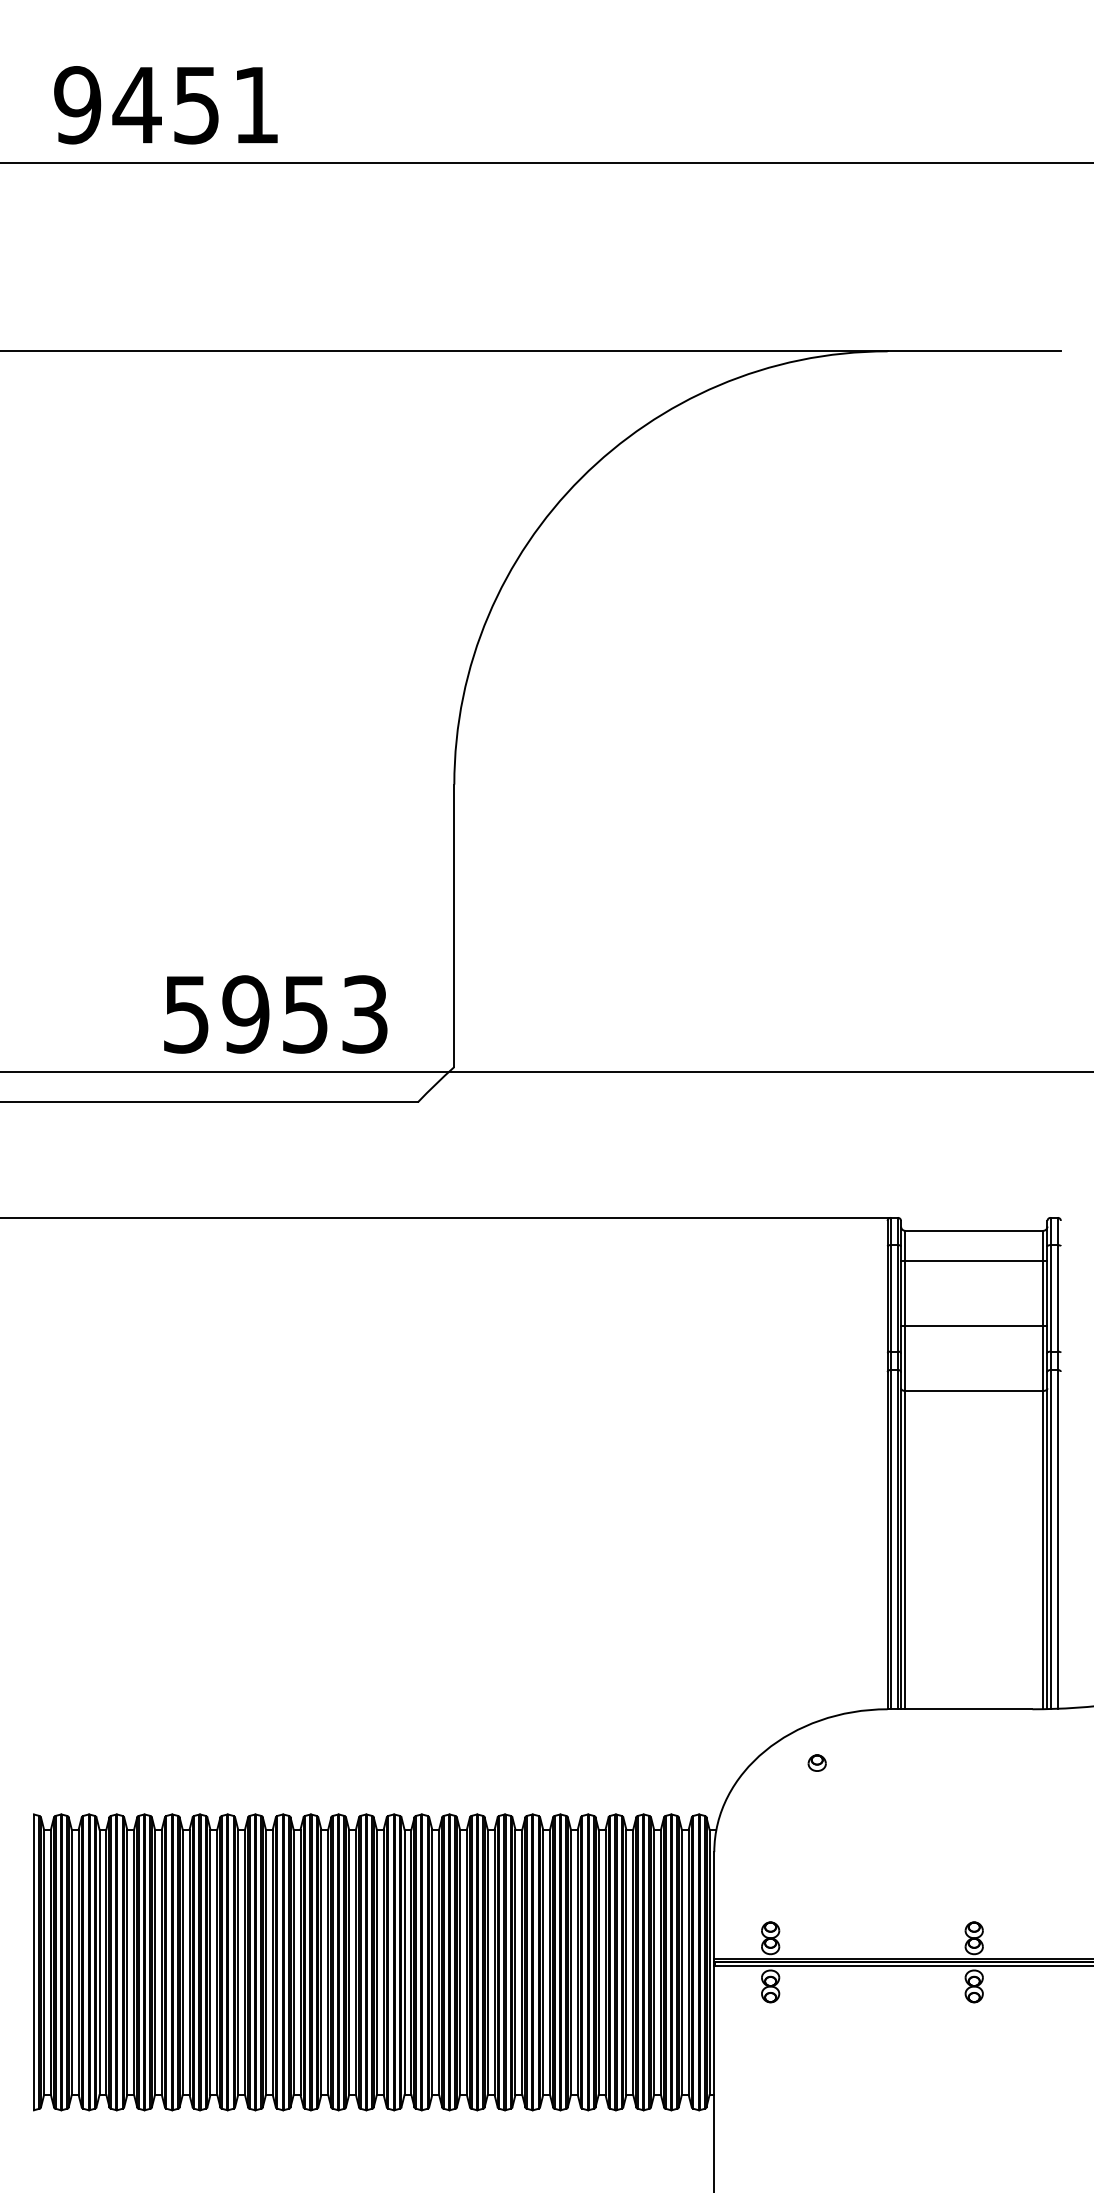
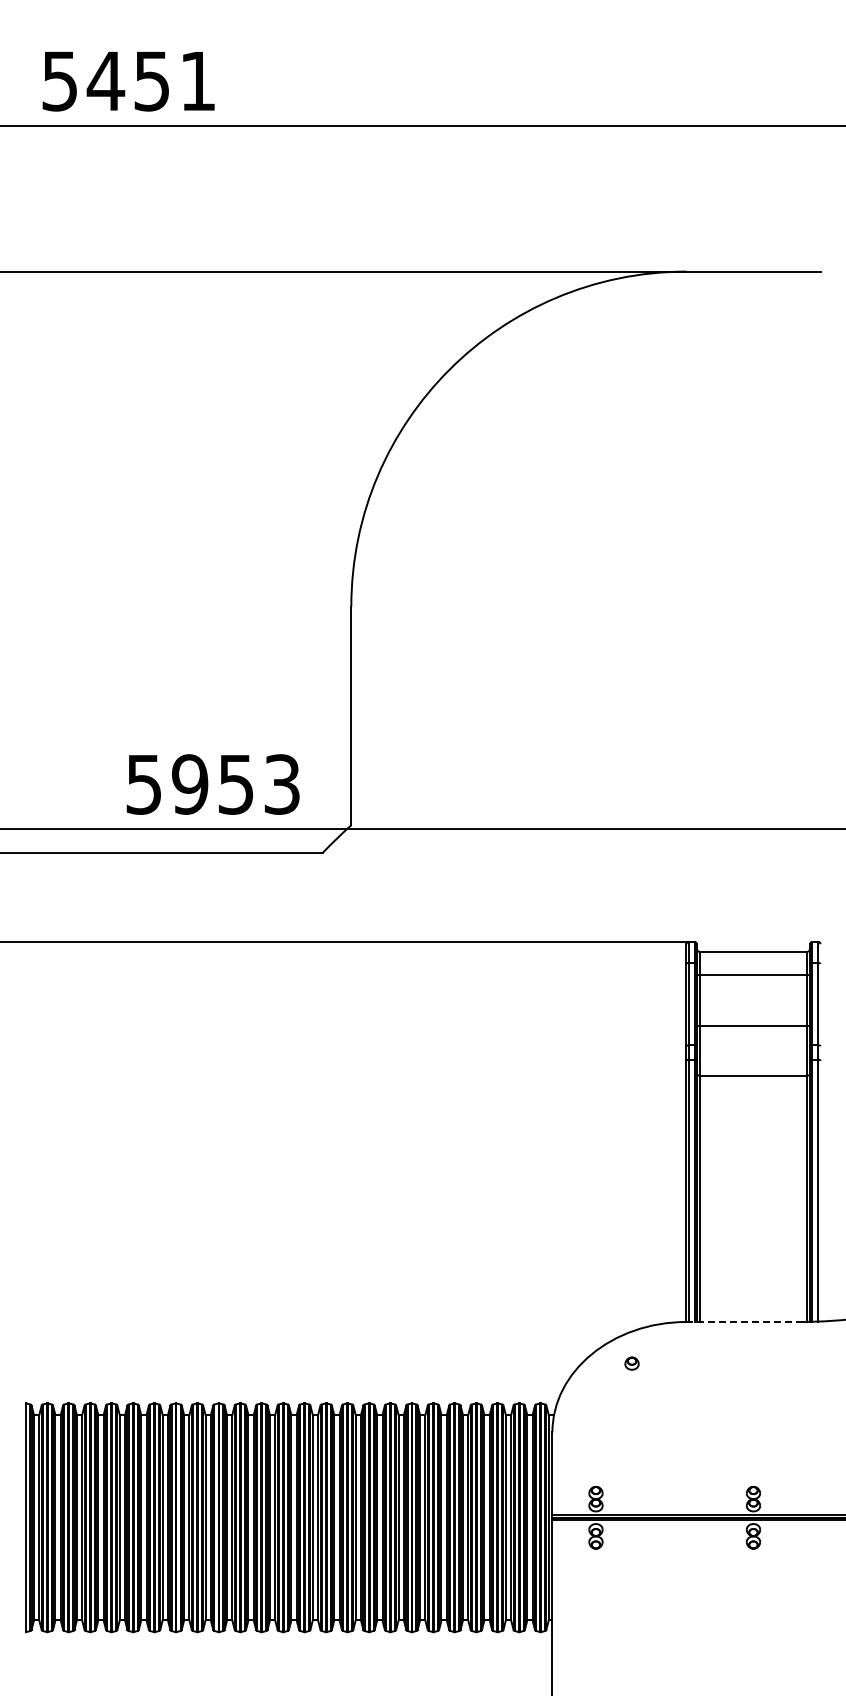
text: (77, 104) -> (59, 80), 9451 -> 5451
line: (960, 1708) -> (742, 1321), solid -> dashed

